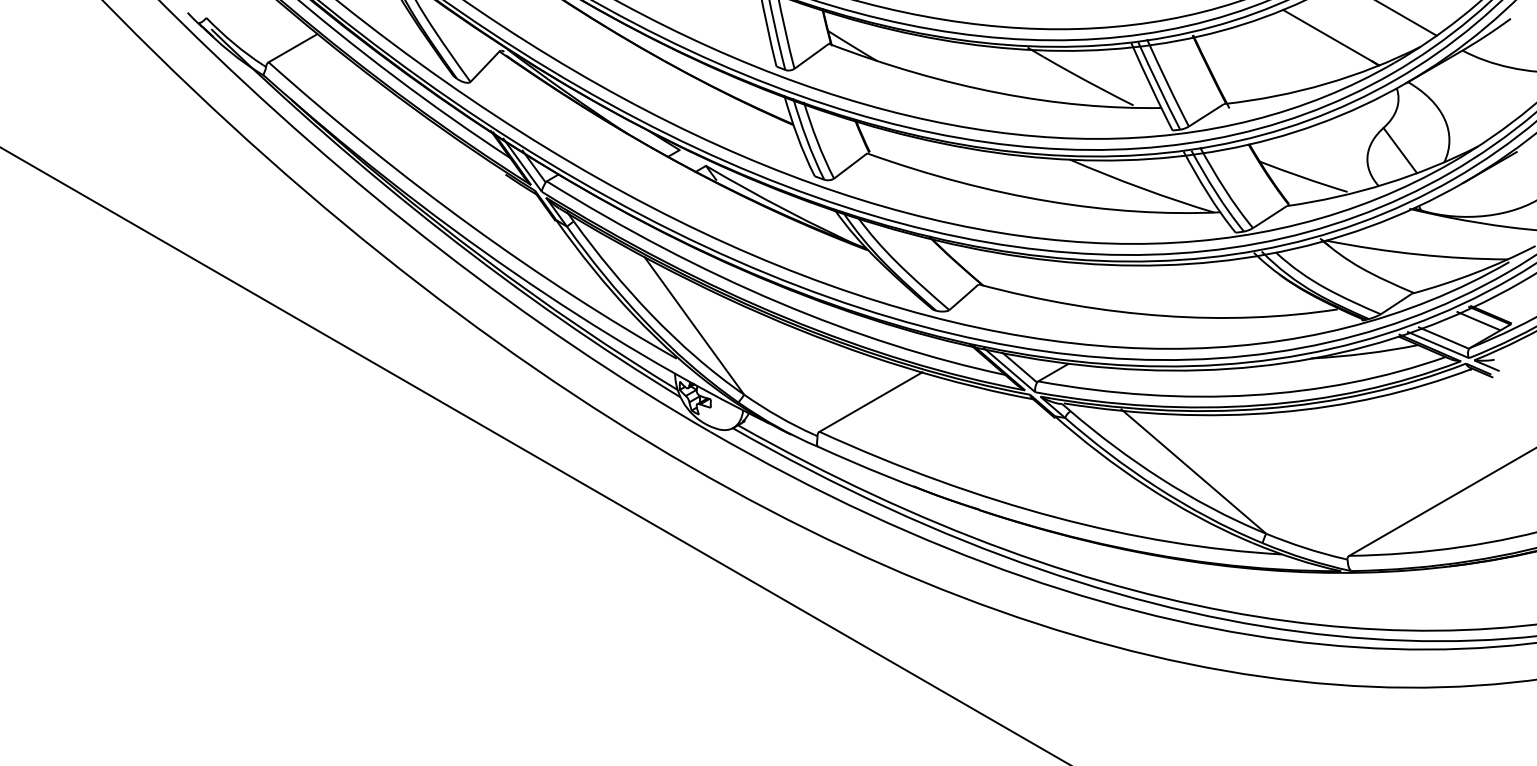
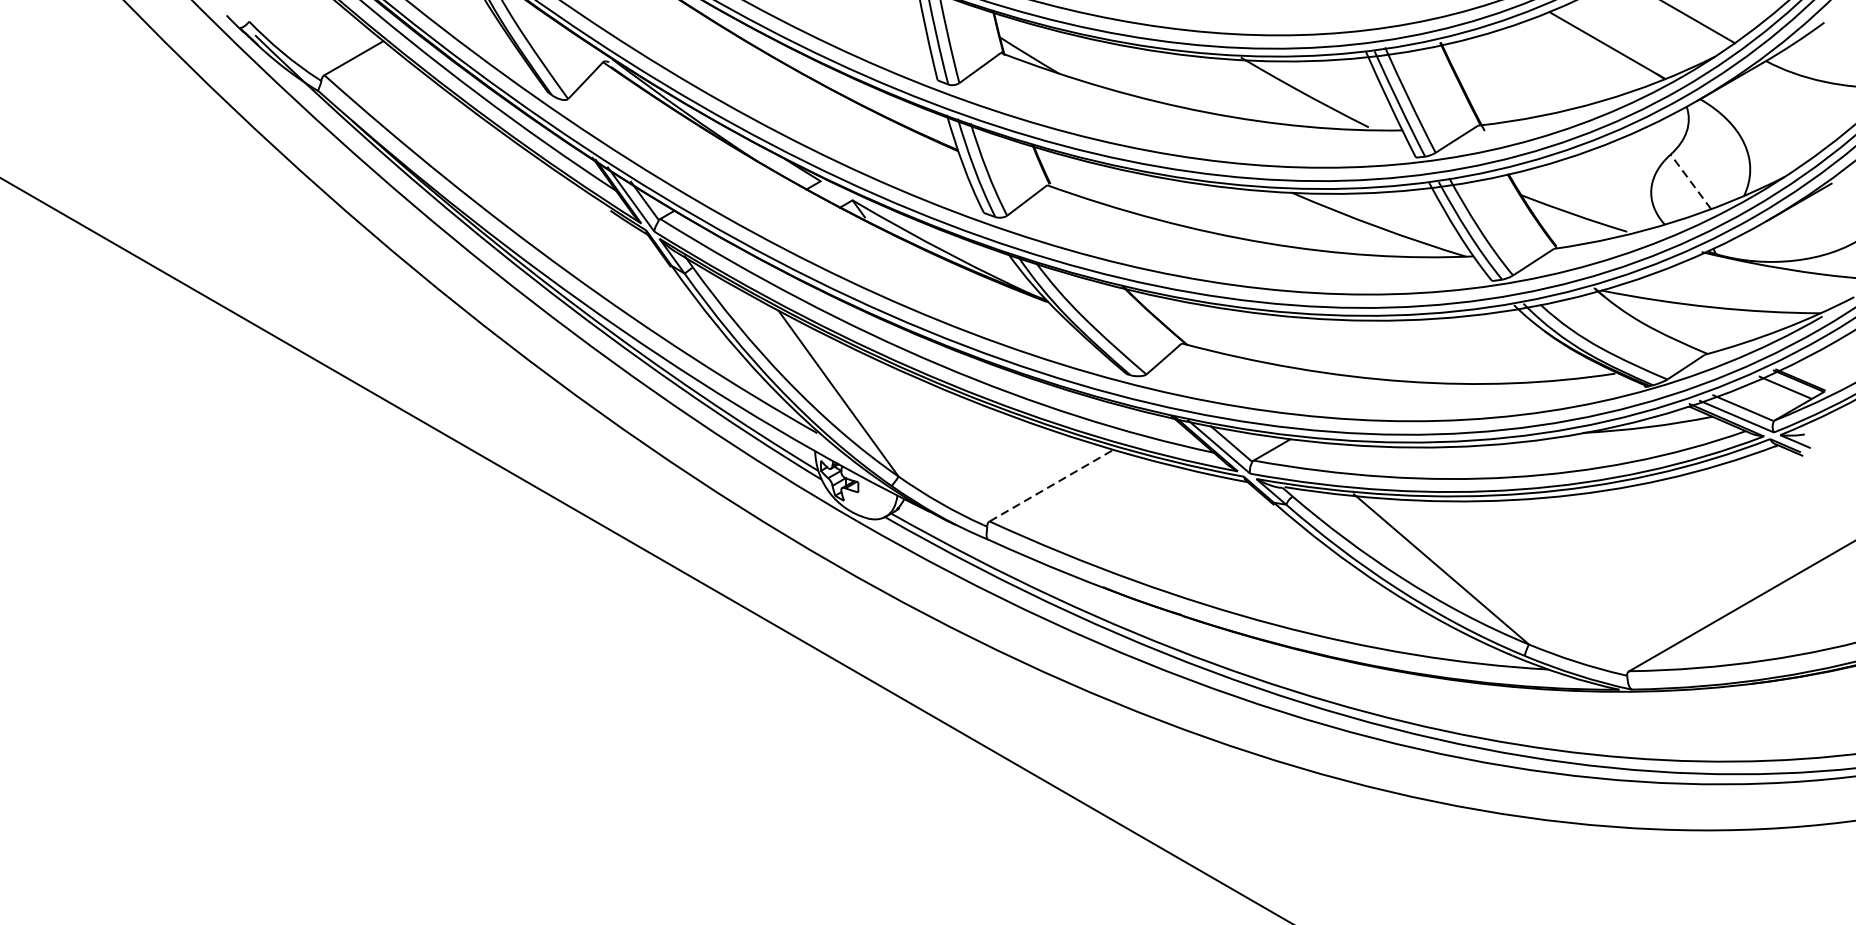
line: (1400, 150) -> (1691, 181), solid -> dashed
line: (871, 401) -> (1052, 484), solid -> dashed

